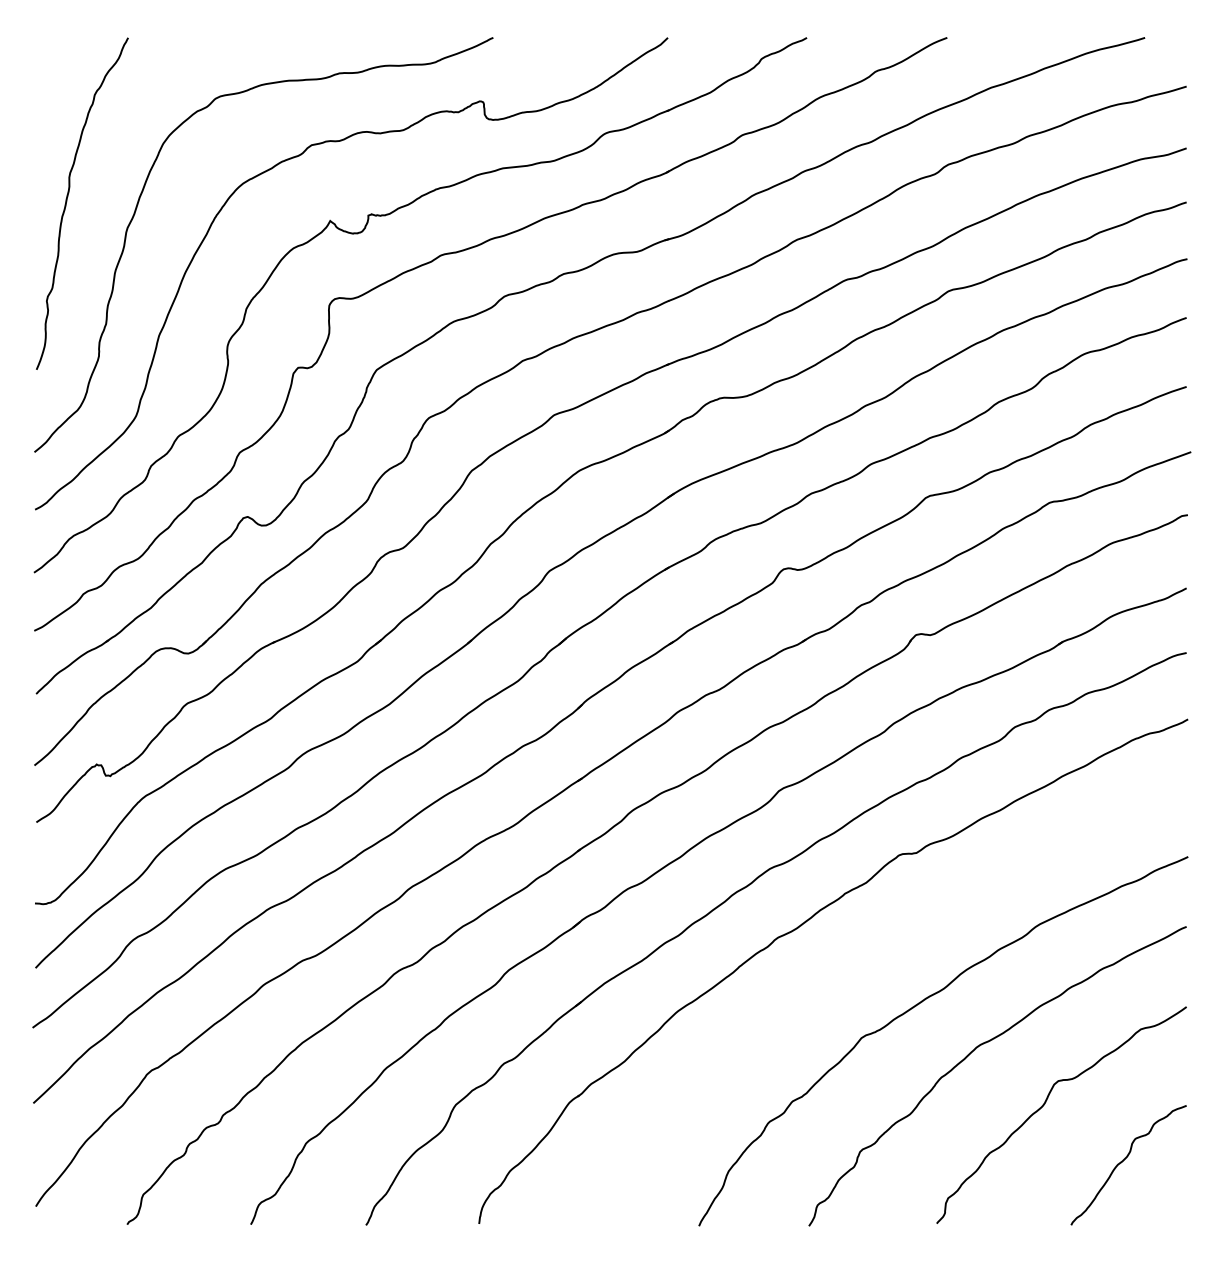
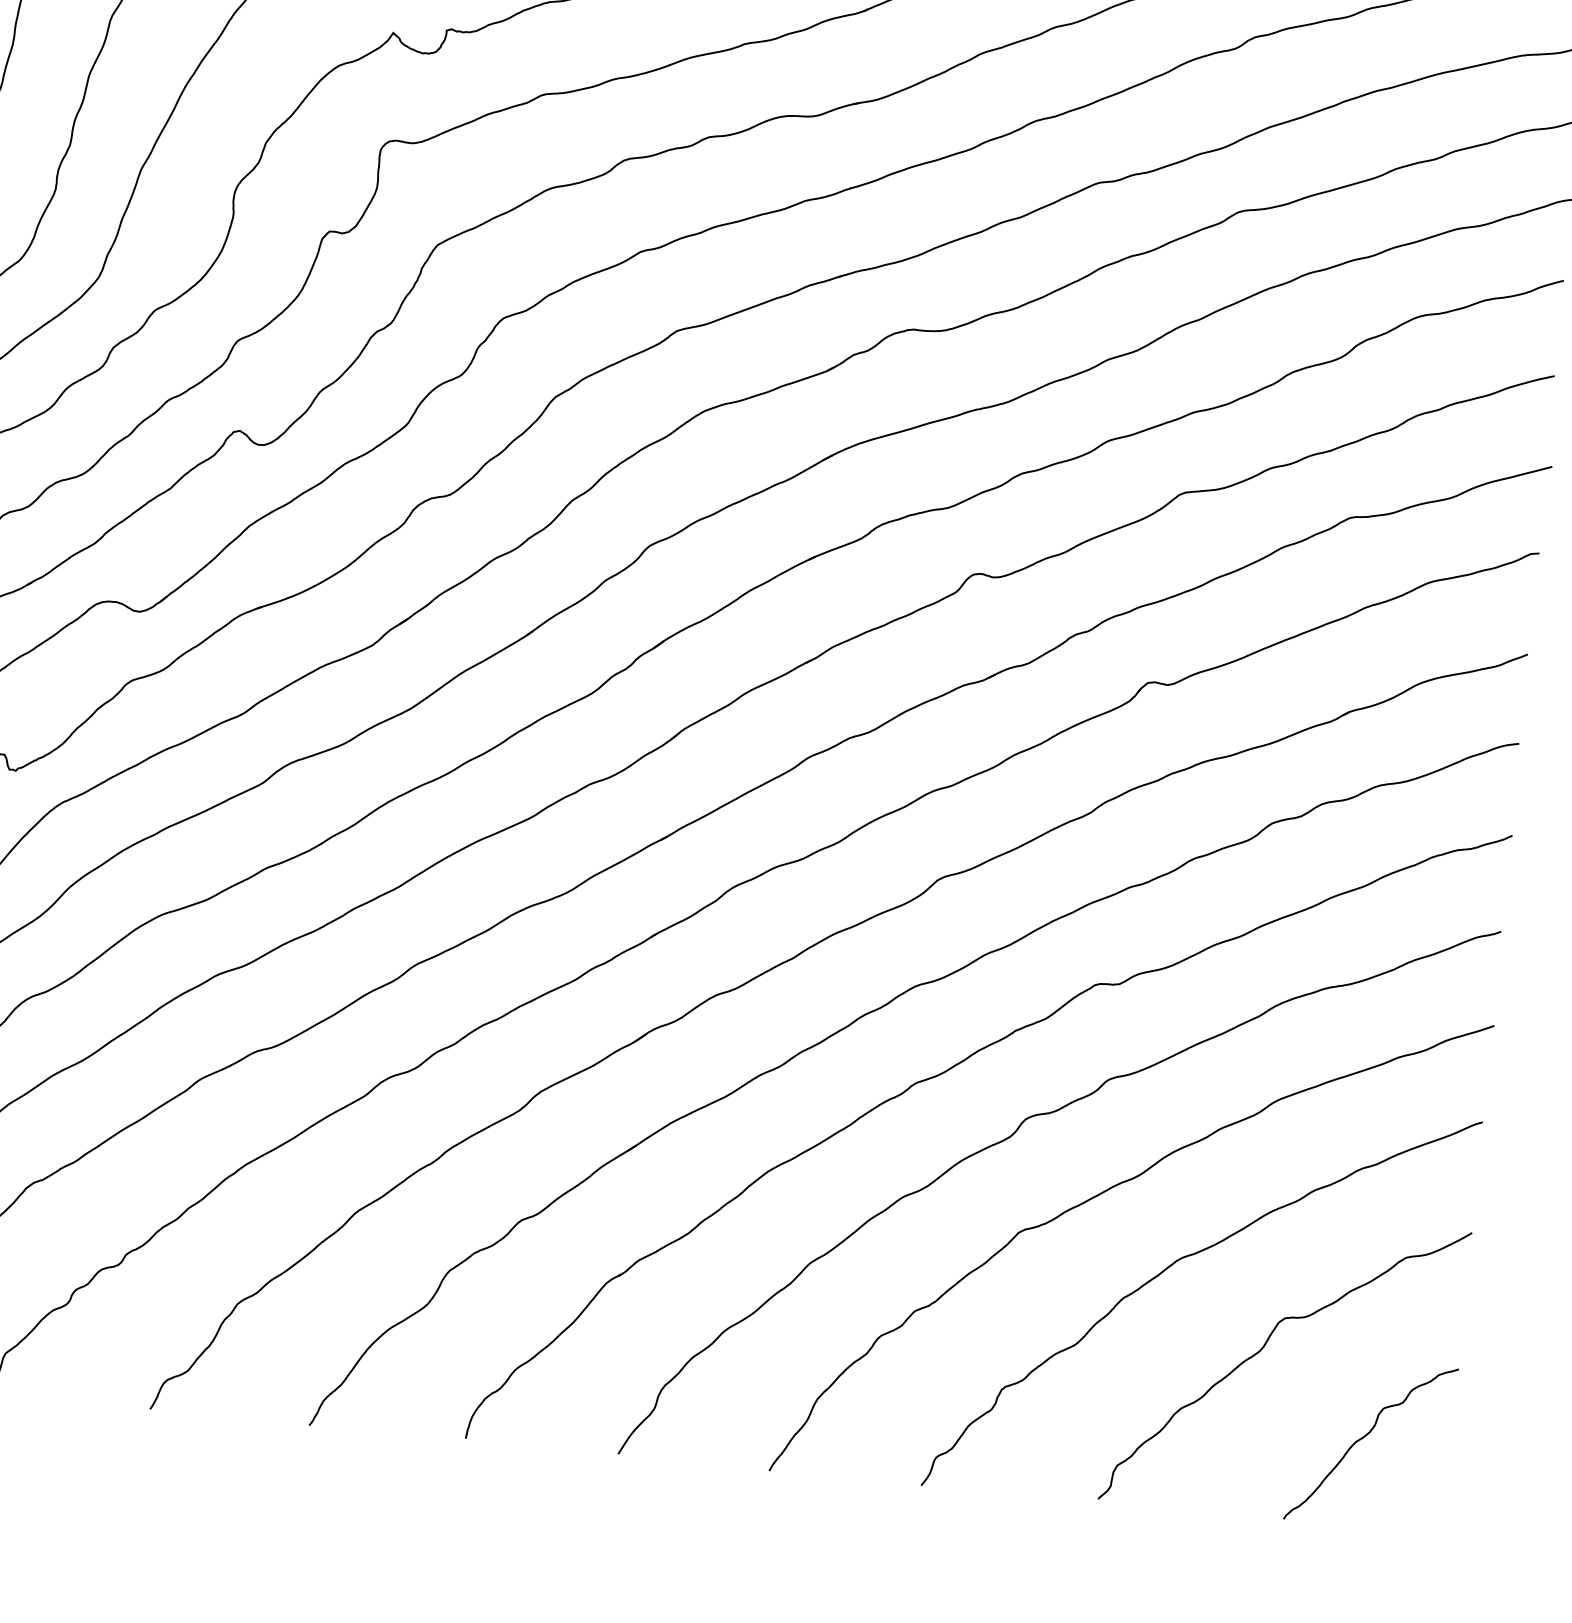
curve: (850, 969) -> (1012, 1136), added

